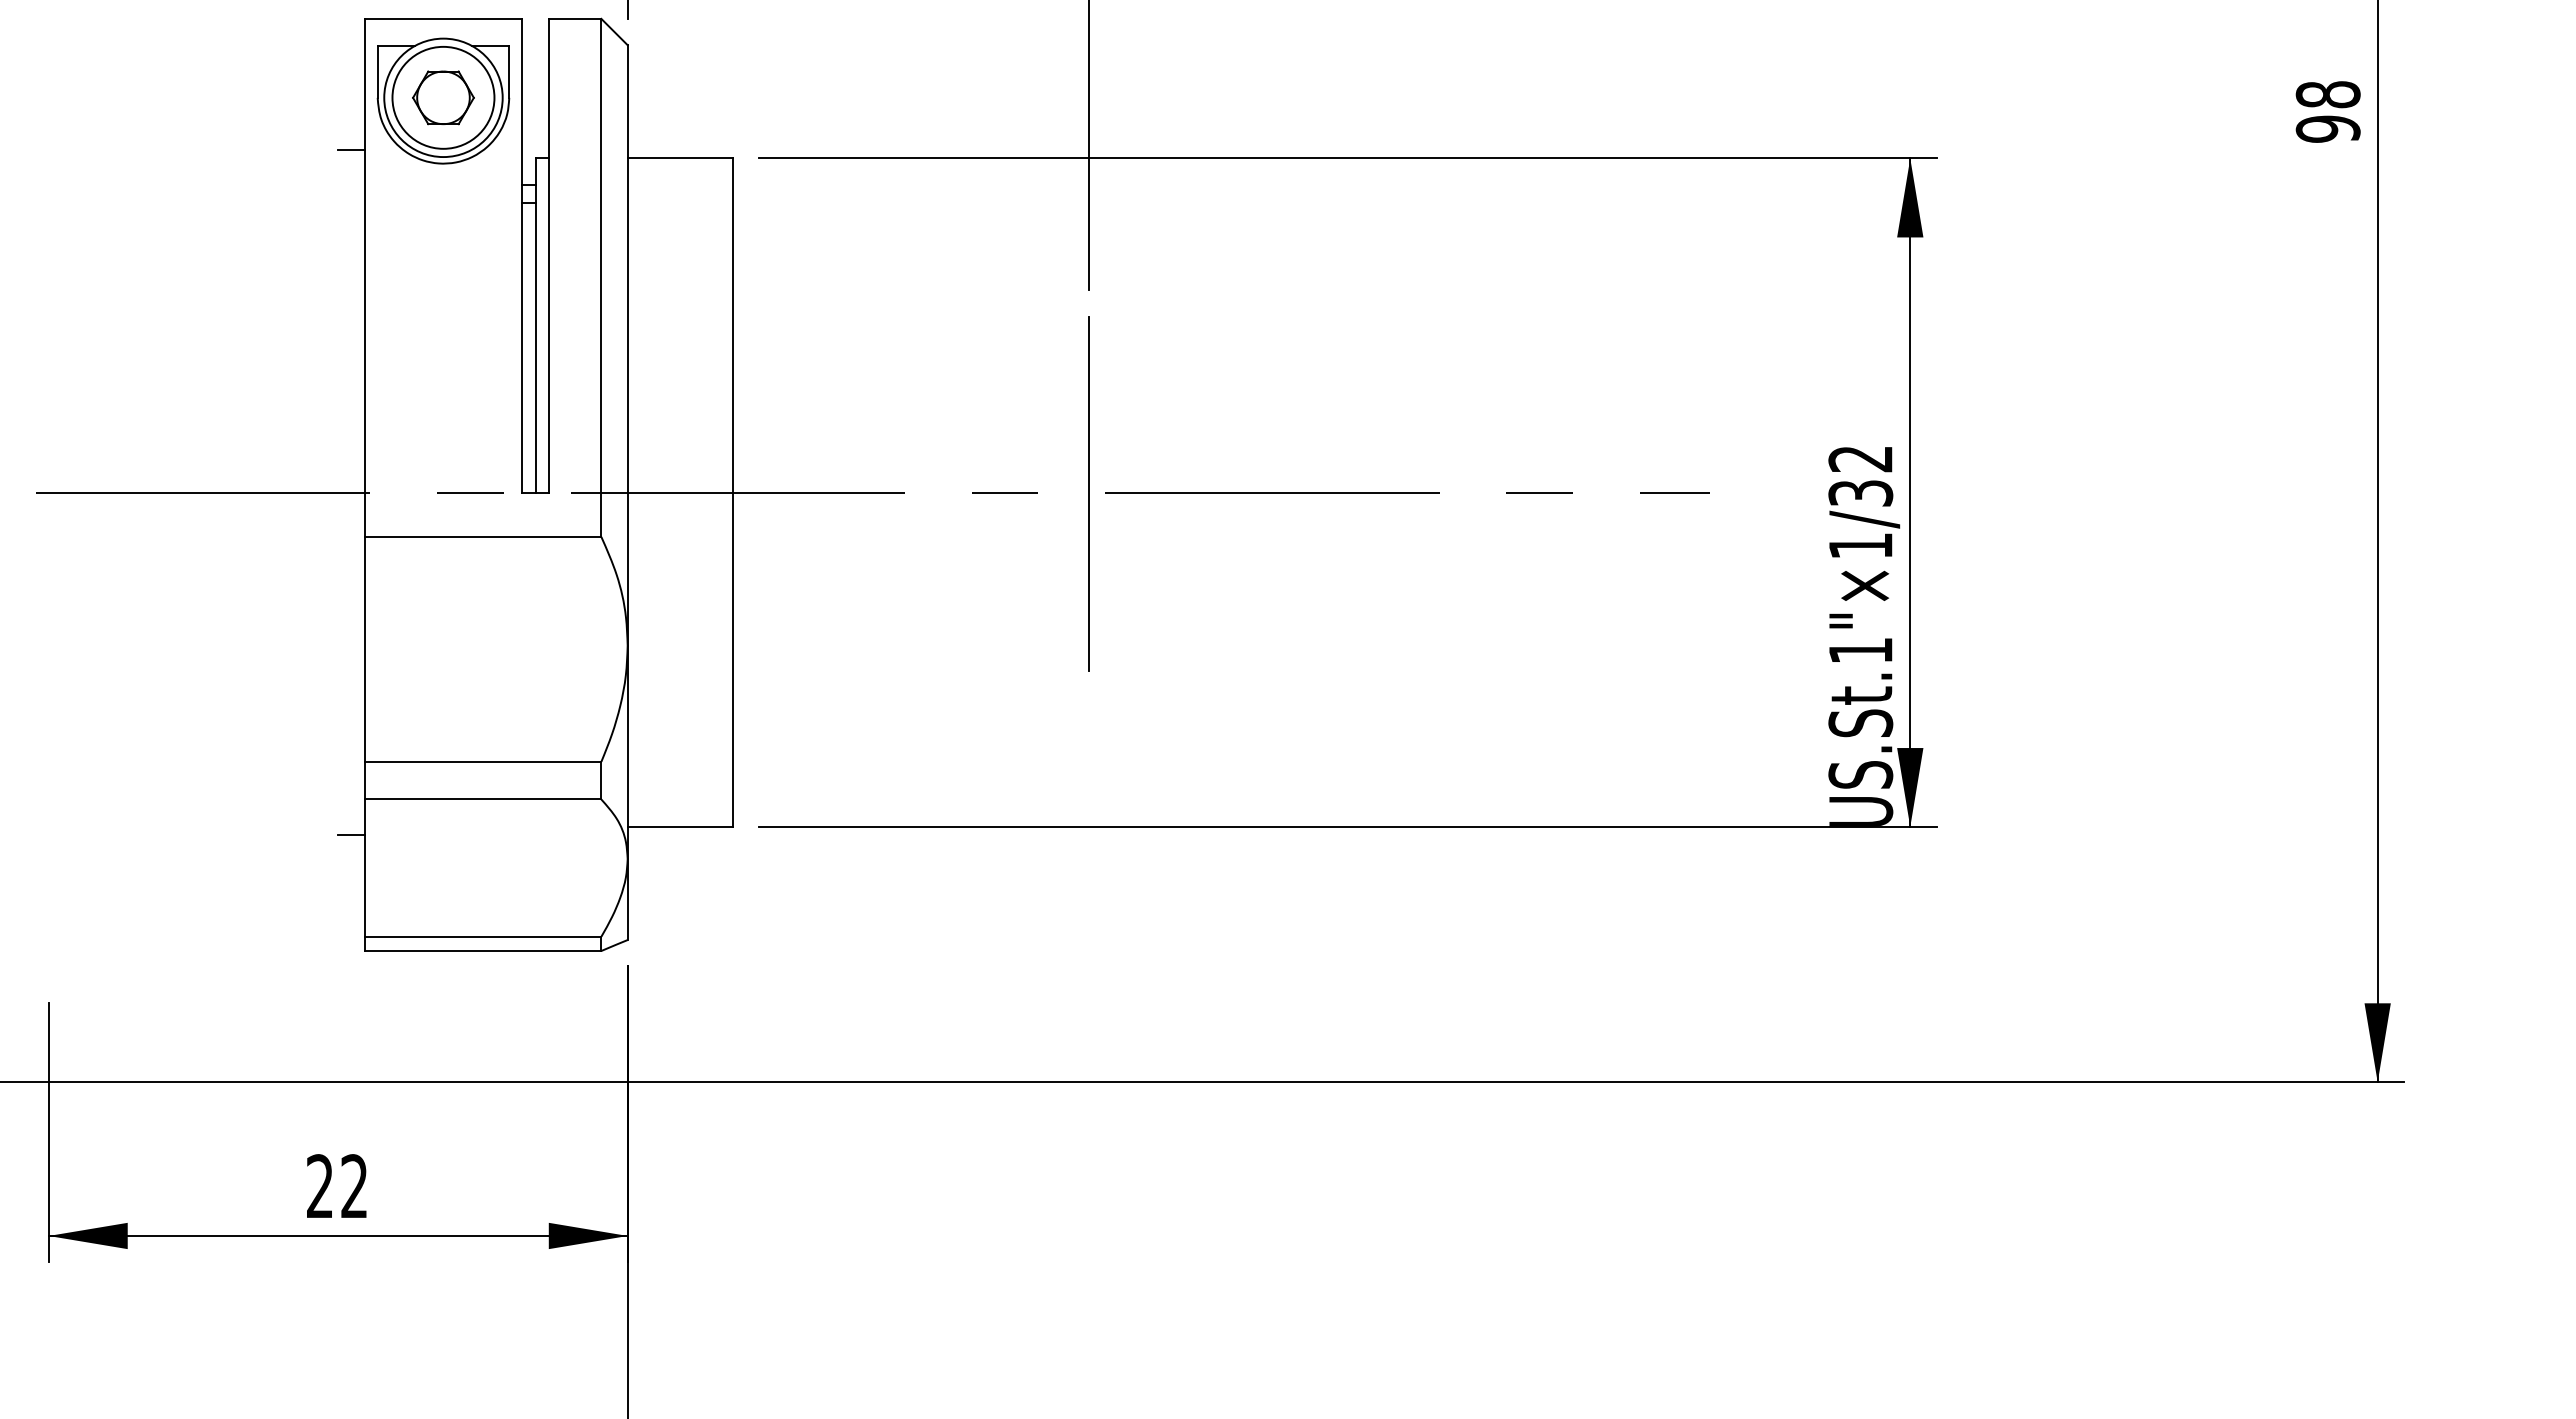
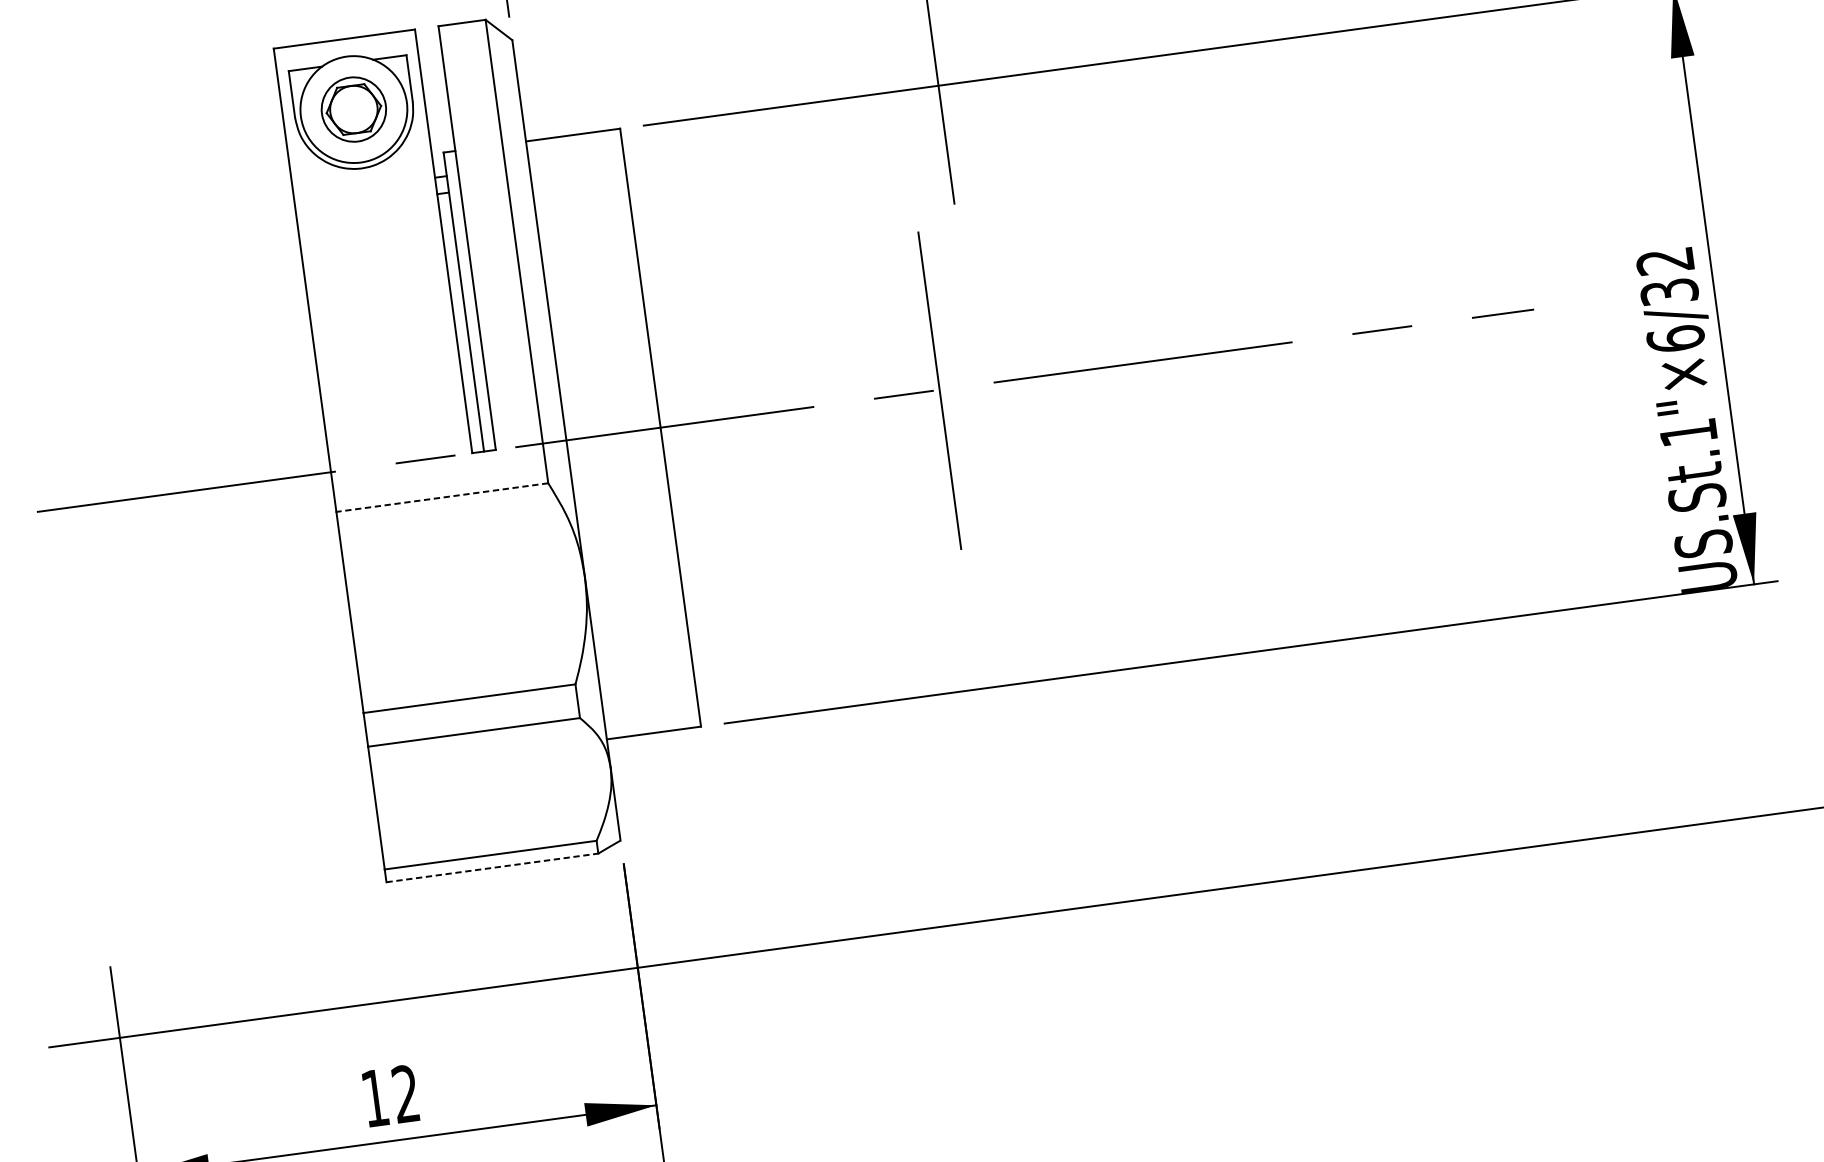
circle: (443, 97) -> (353, 109), size x0.7
line: (351, 150) -> (278, 167), removed
line: (1088, 493) -> (939, 390), moved
line: (482, 536) -> (441, 497), solid -> dashed
text: (1860, 545) -> (1675, 338), US.St.1"×1/32 -> US.St.1"×6/32
line: (351, 834) -> (360, 779), removed
line: (483, 951) -> (492, 868), solid -> dashed
text: (319, 1185) -> (374, 1097), 22 -> 12

